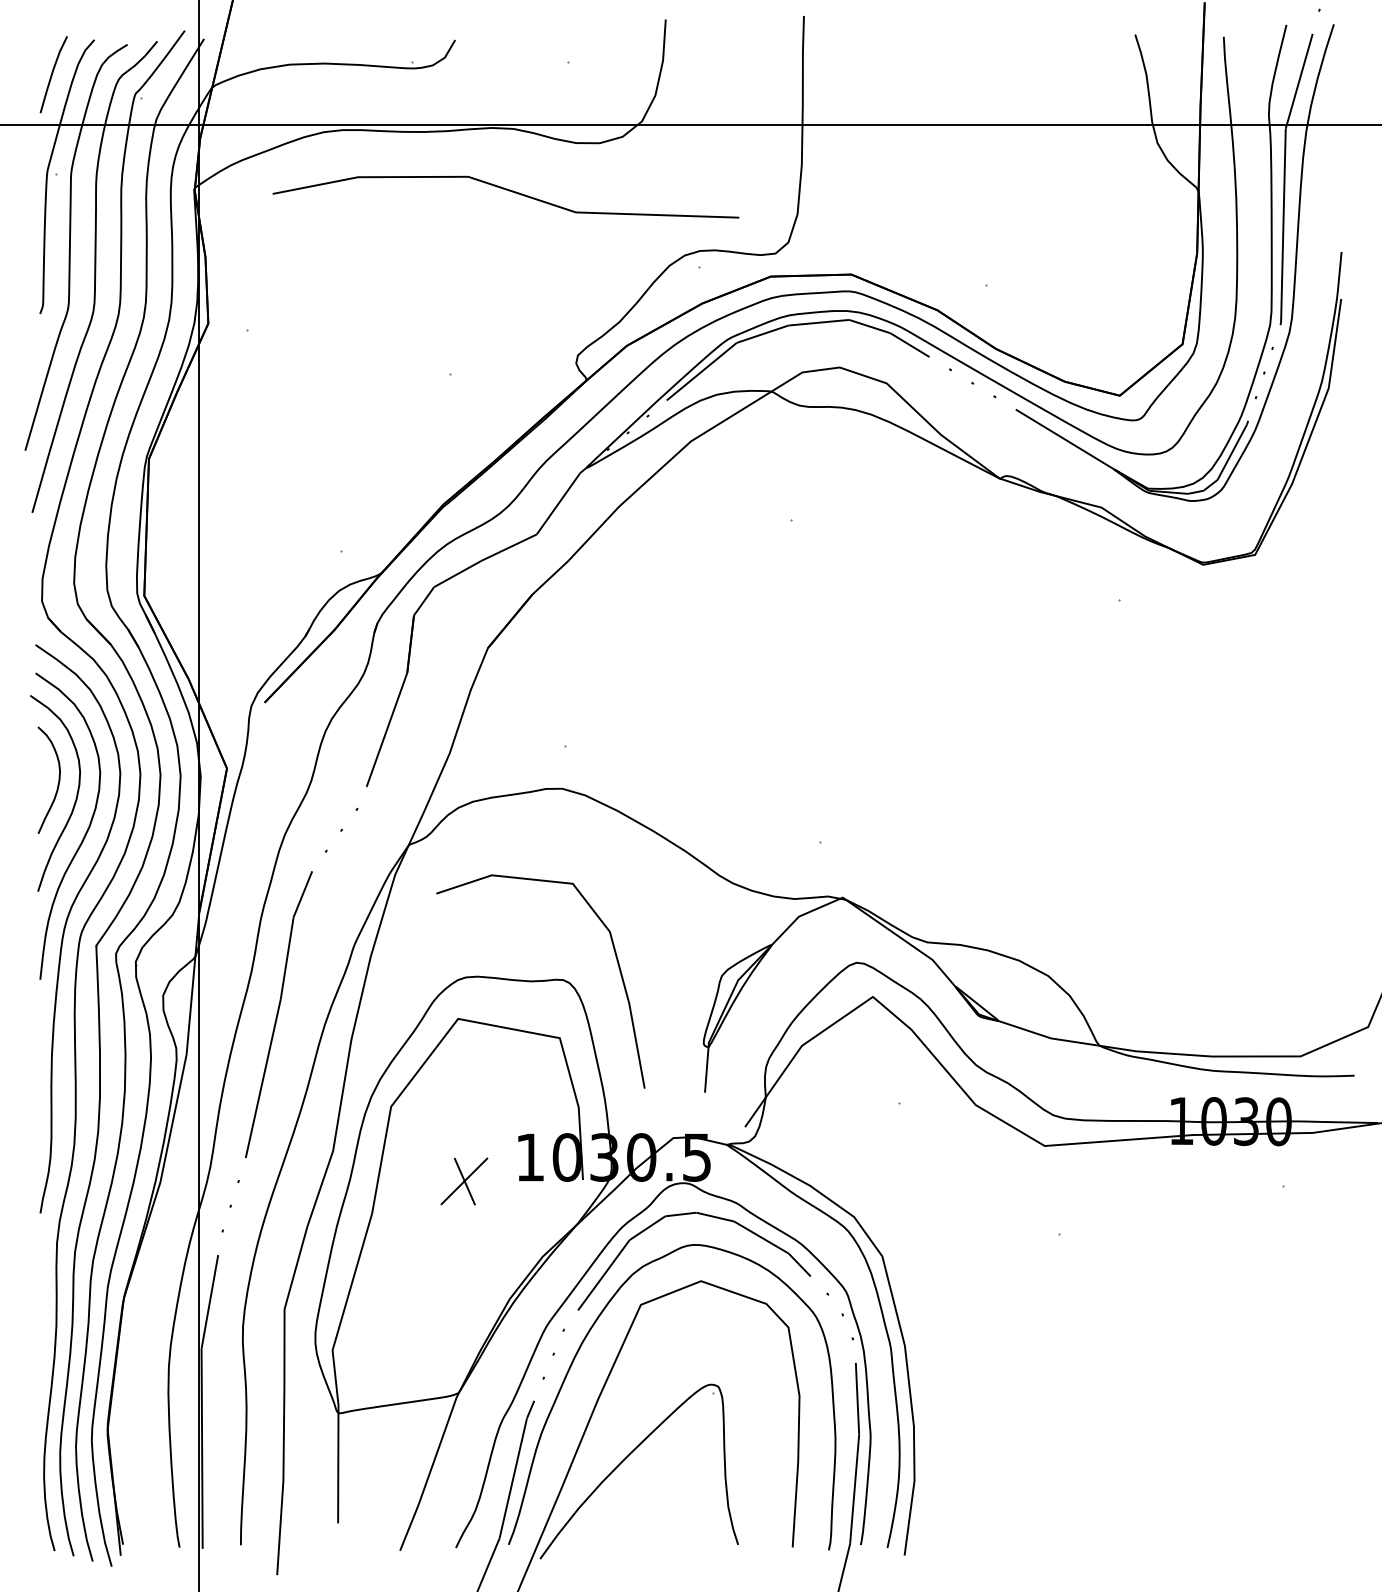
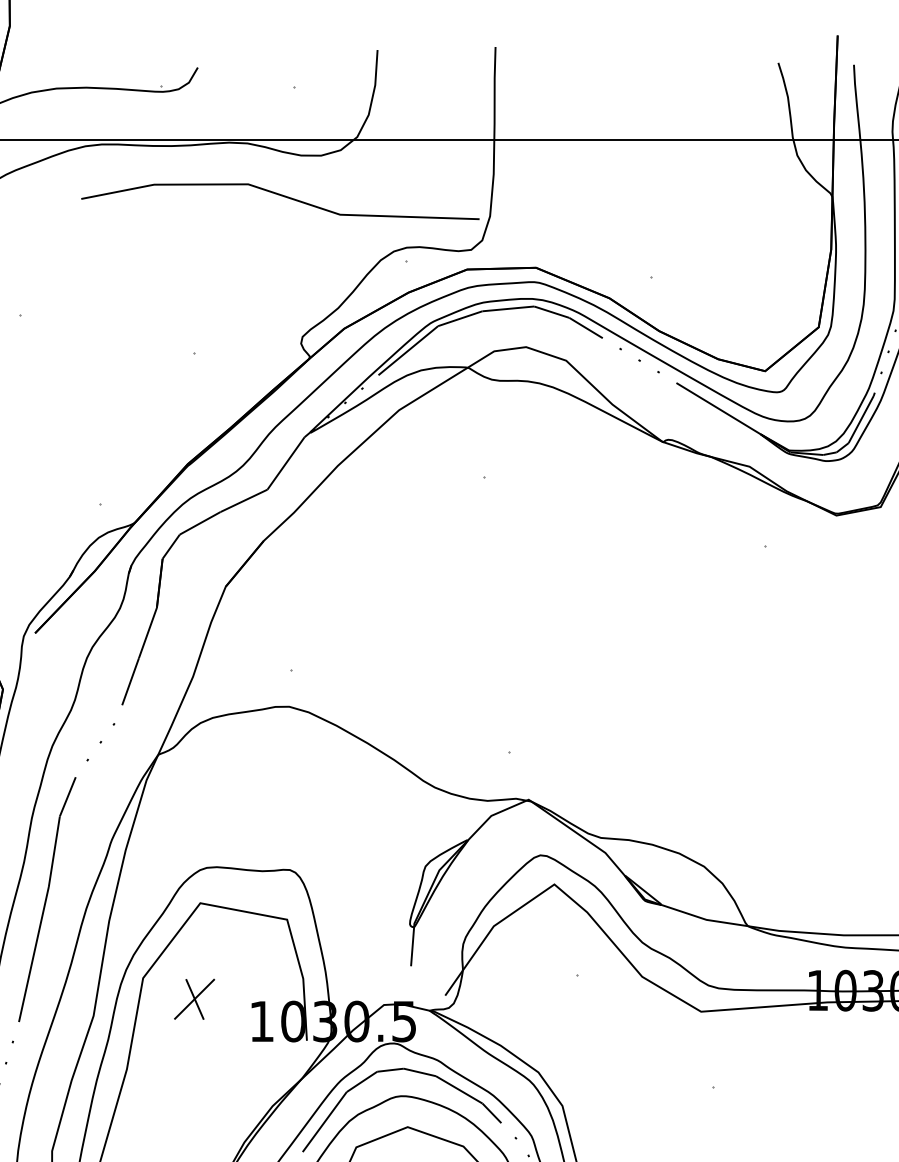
line: (505, 190) -> (280, 196), moved
curve: (615, 957) -> (334, 850), removed
part: (464, 1181) -> (194, 999), moved

